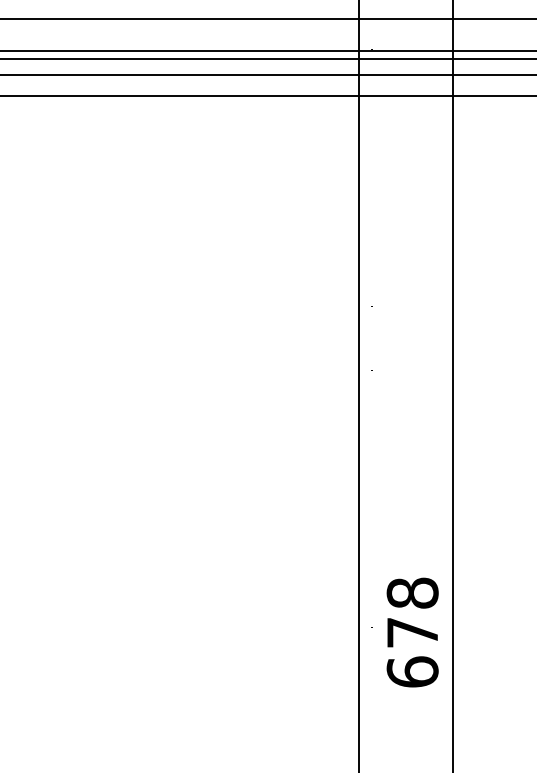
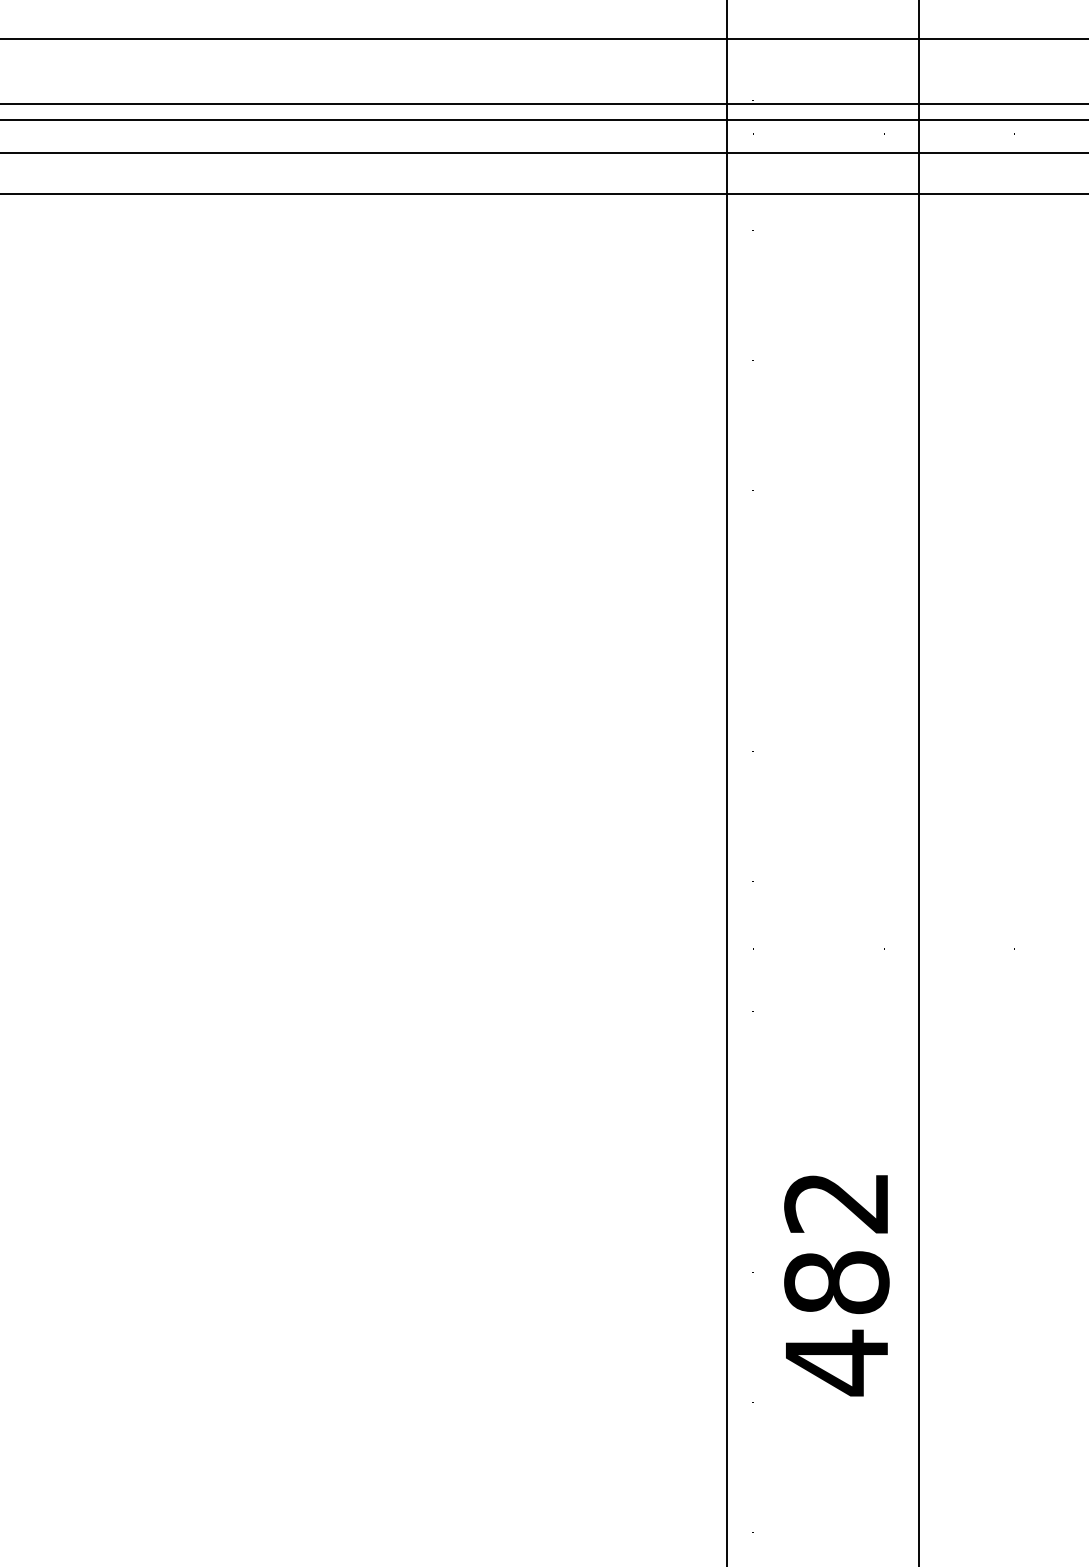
text: (412, 632) -> (836, 1282), 678 -> 482

